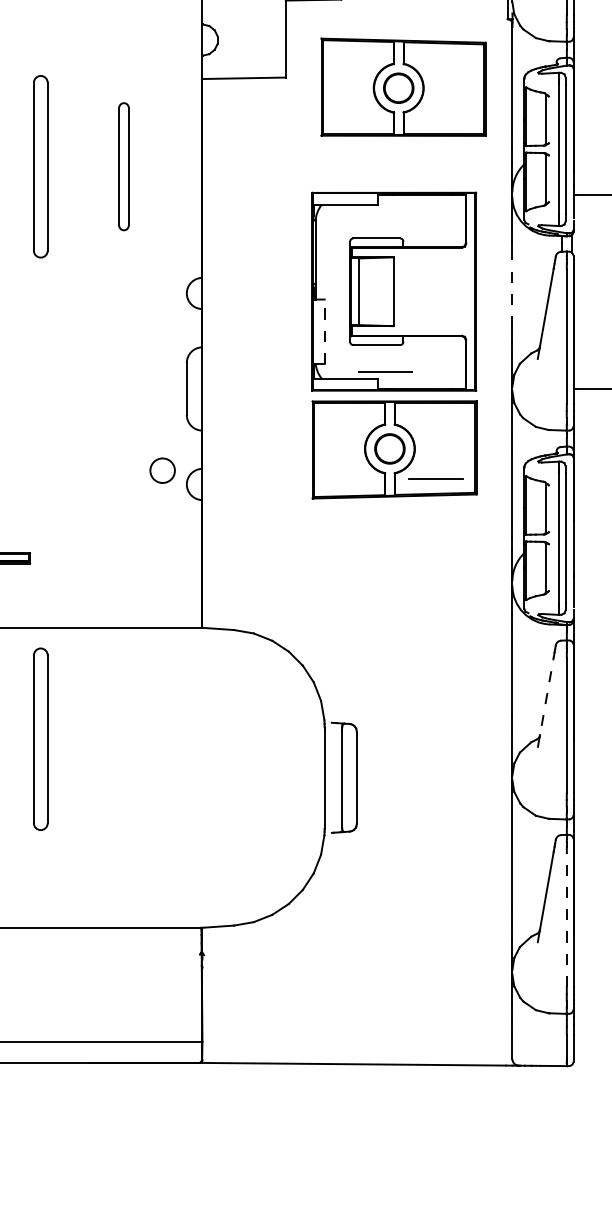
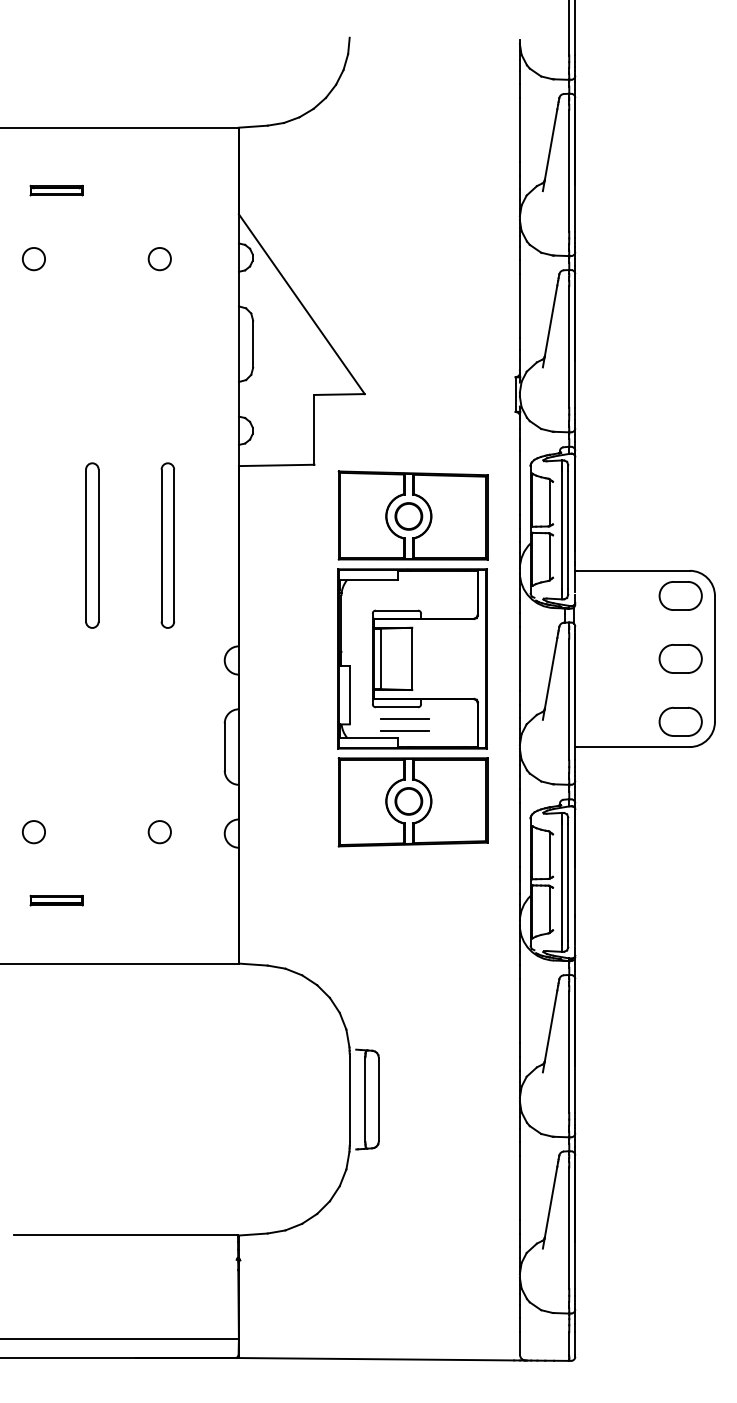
part: (402, 87) -> (412, 515), moved
part: (123, 166) -> (167, 545), size x1.43
line: (511, 291) -> (519, 658), dashed -> solid
line: (324, 330) -> (349, 694), dashed -> solid
circle: (162, 471) -> (159, 832), moved
line: (435, 477) -> (404, 718), moved
line: (546, 702) -> (550, 1031), dashed -> solid
part: (40, 739) -> (92, 1064), removed
line: (567, 920) -> (569, 1228), dashed -> solid

